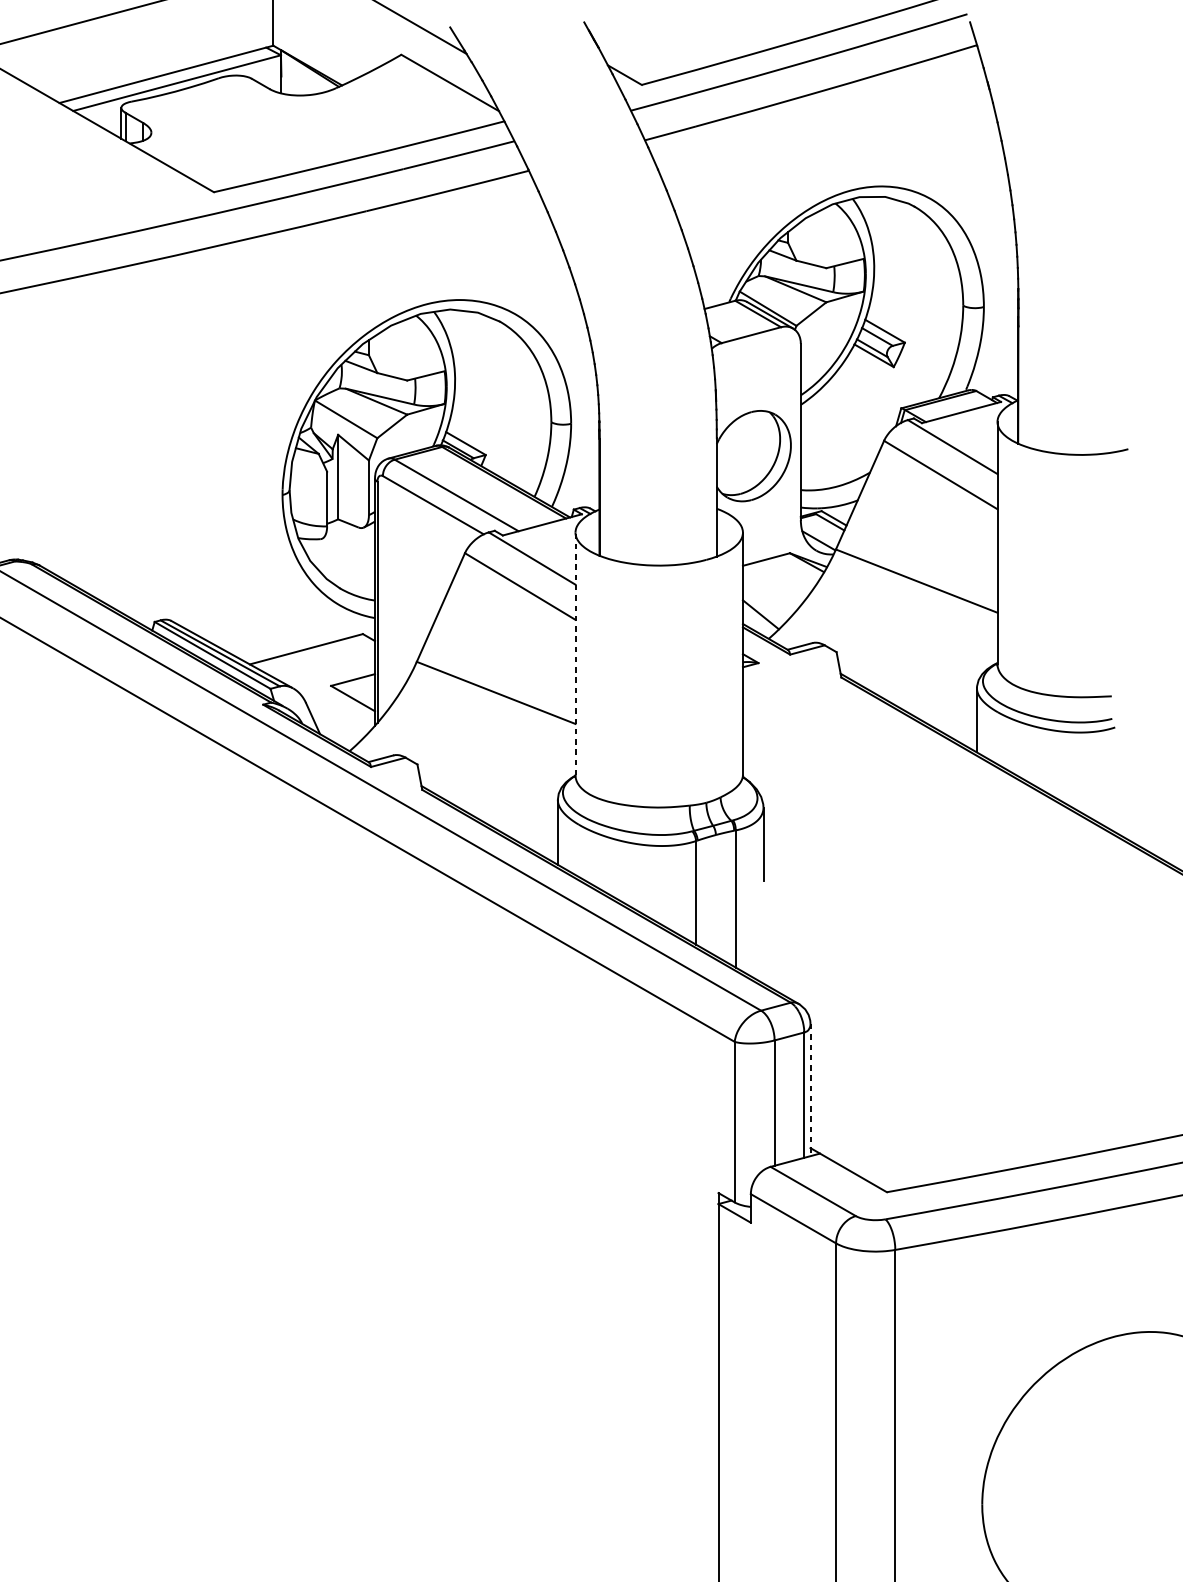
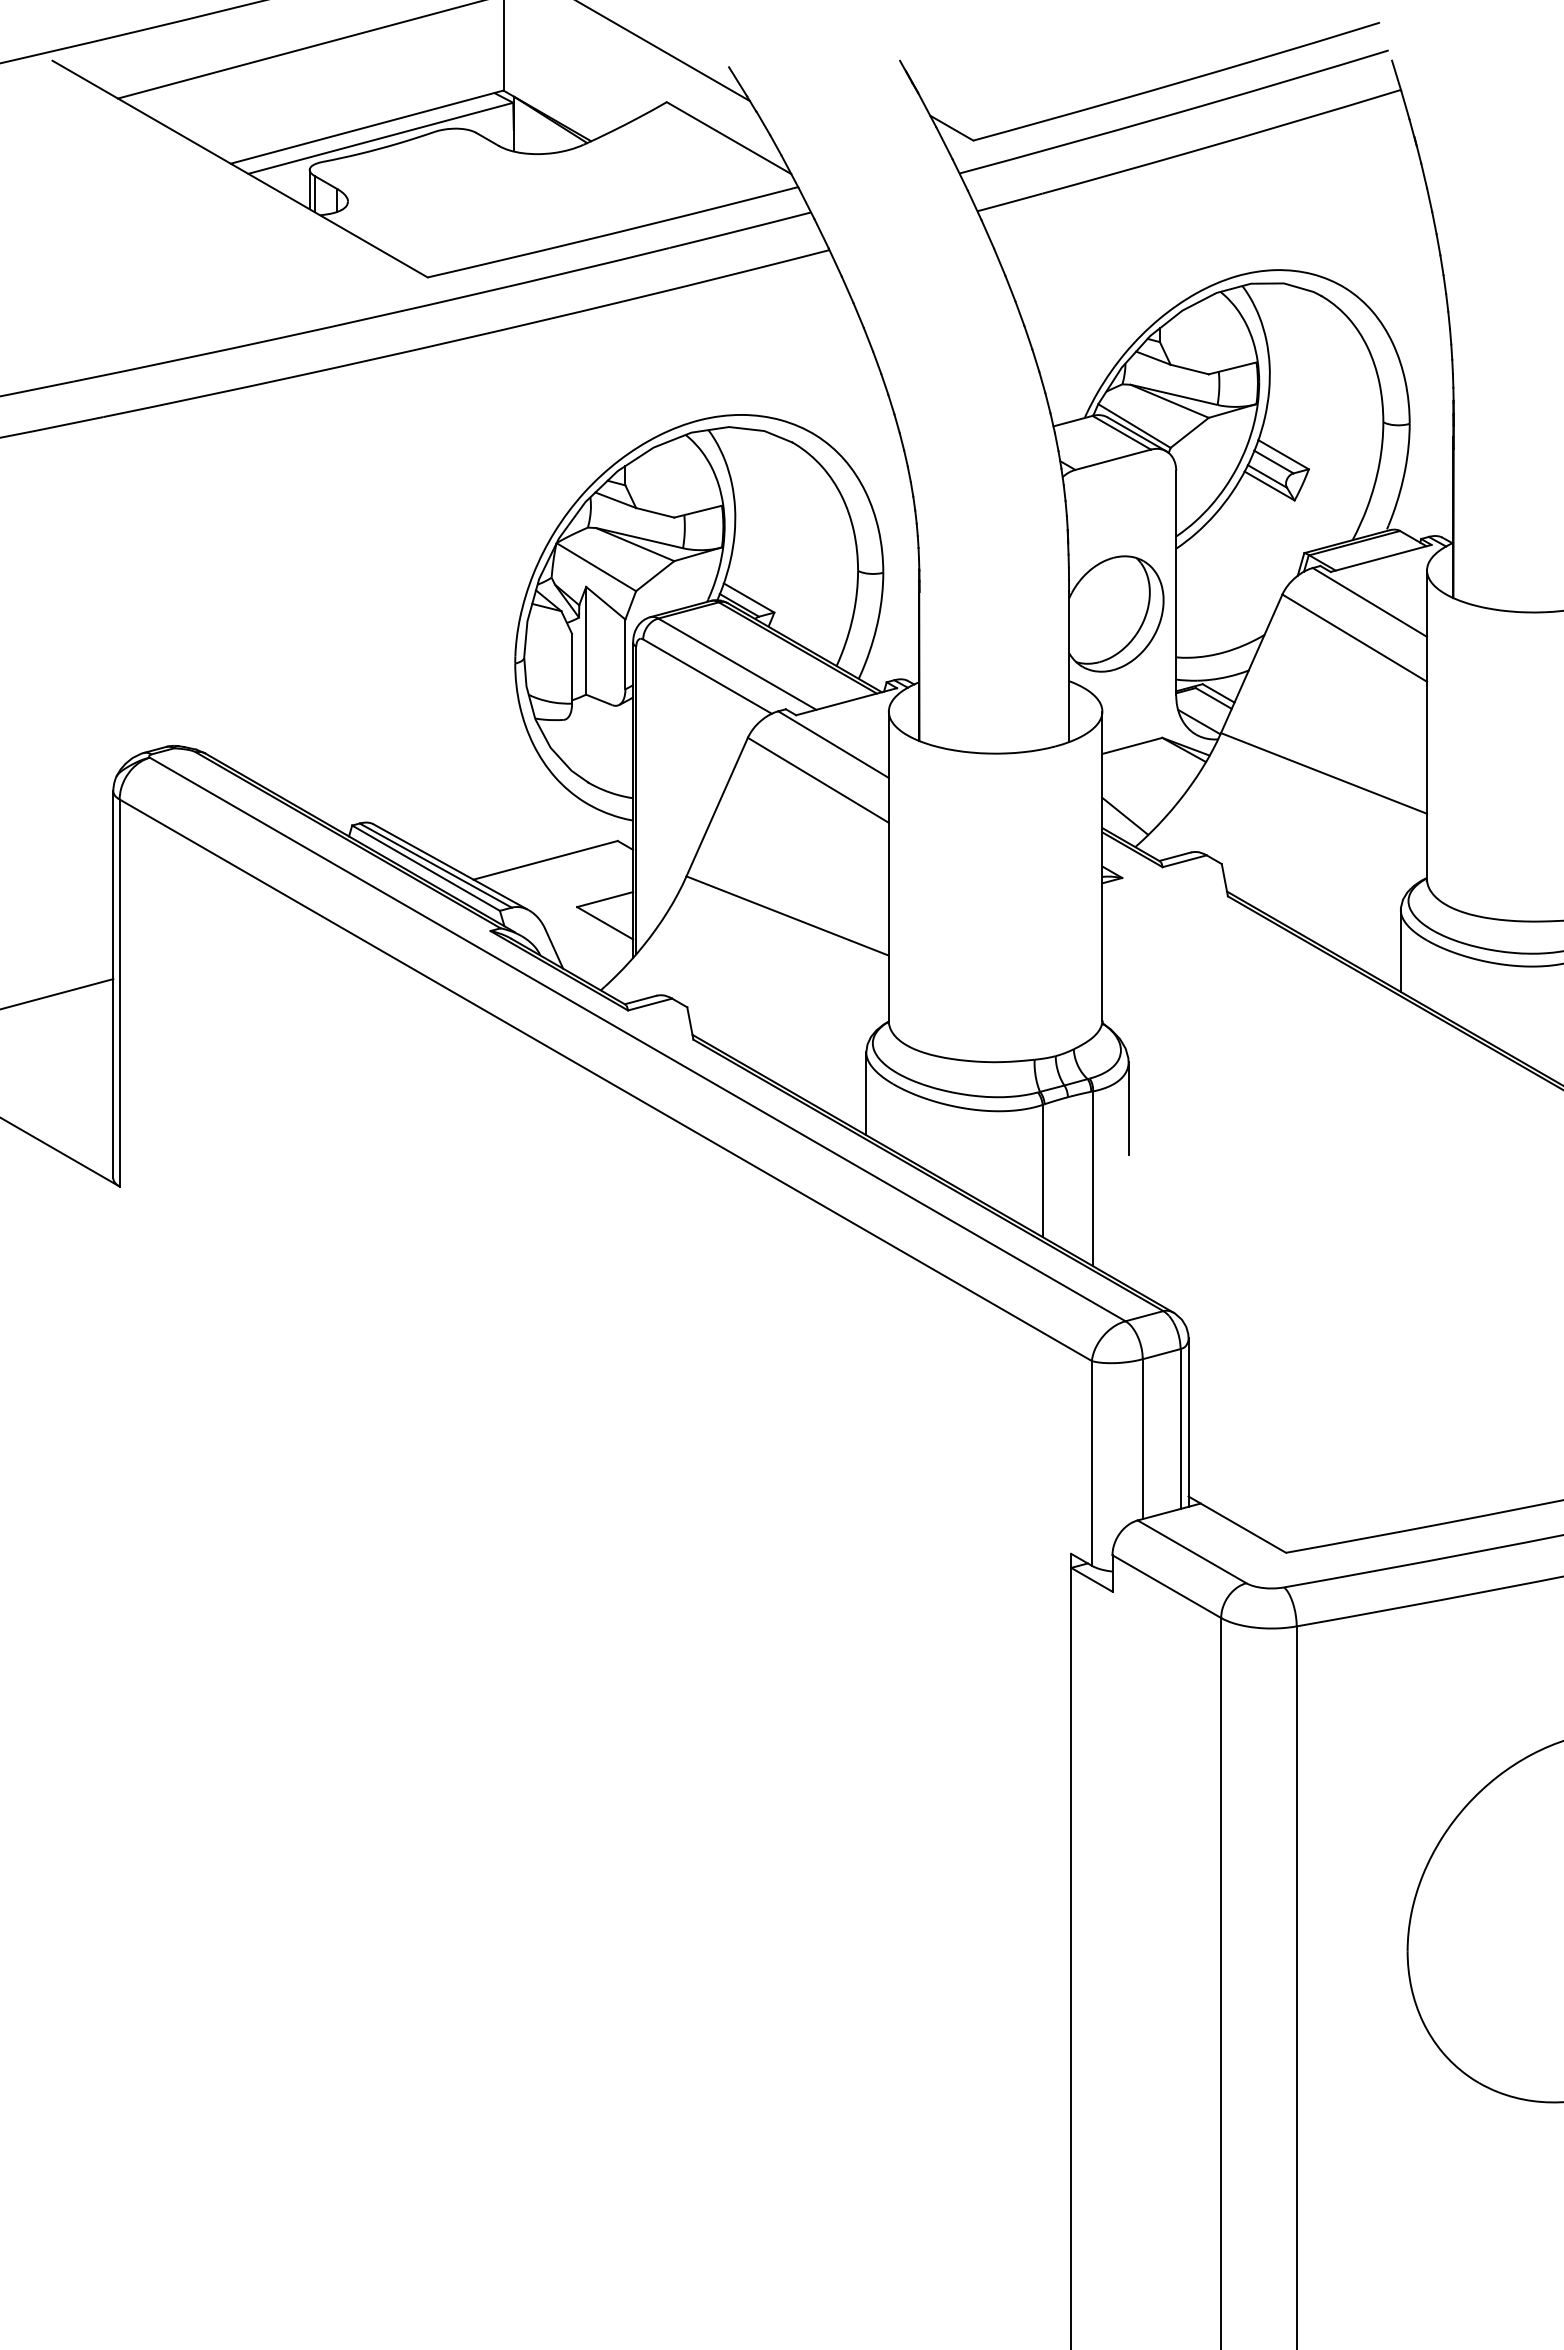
line: (575, 654) -> (888, 866), dashed -> solid
line: (810, 1090) -> (1188, 1423), dashed -> solid

